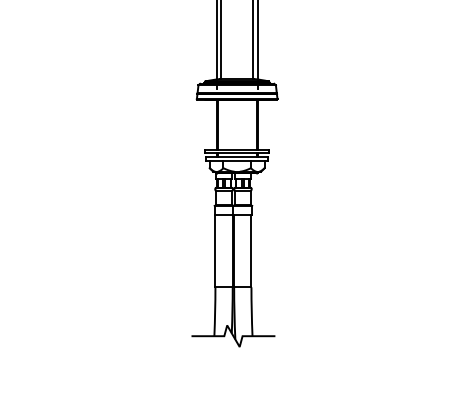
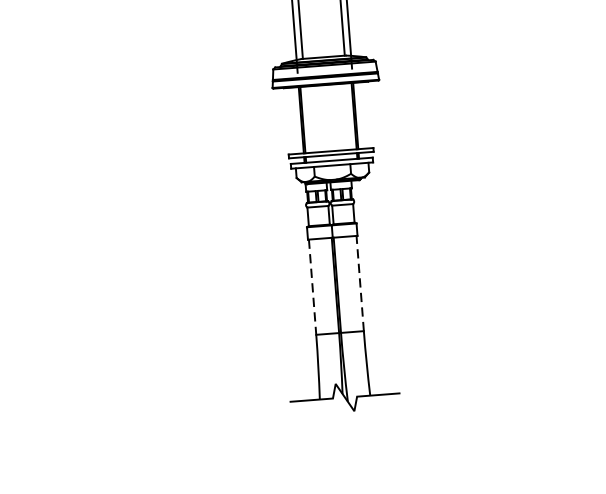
line: (251, 250) -> (360, 282), solid -> dashed
line: (215, 251) -> (312, 287), solid -> dashed

